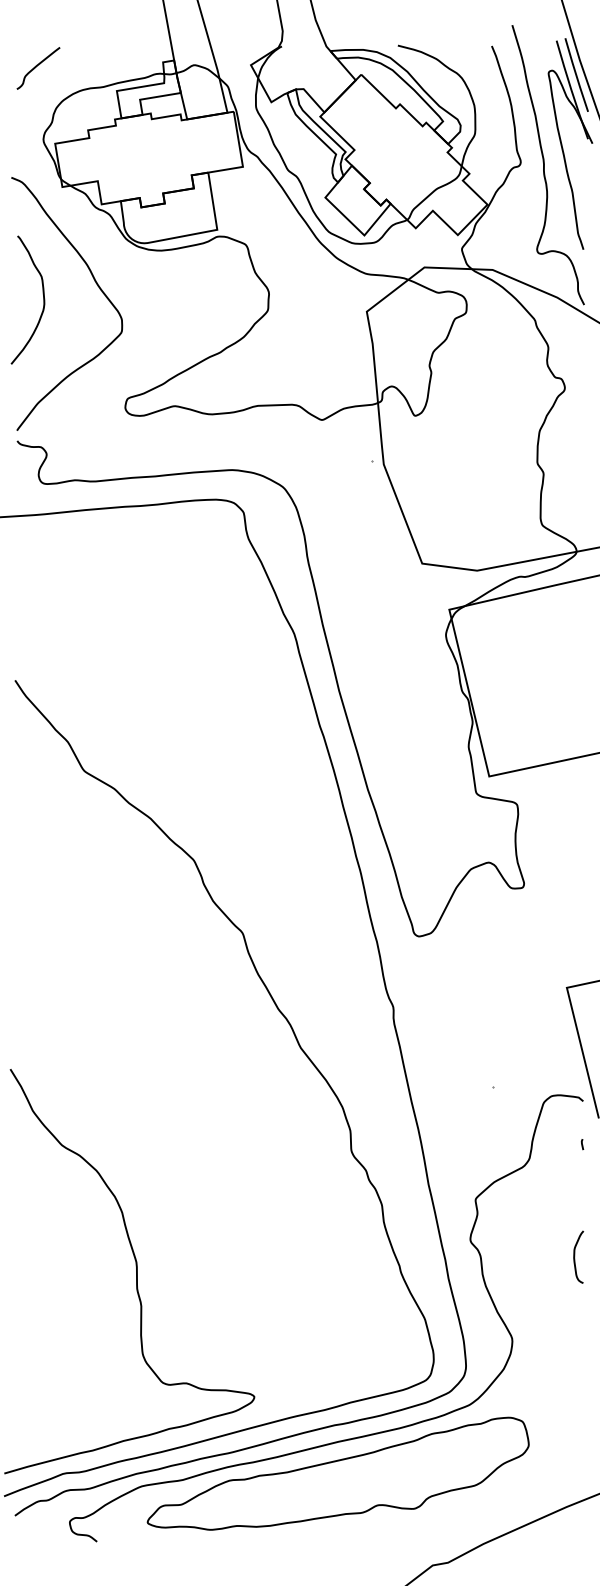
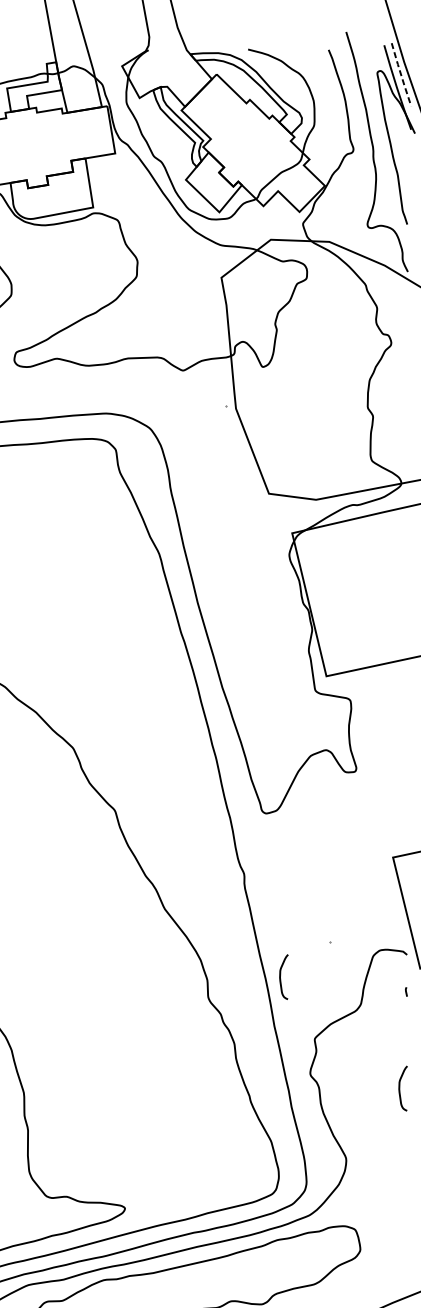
line: (576, 75) -> (401, 75), solid -> dashed
curve: (436, 1126) -> (281, 976), added

